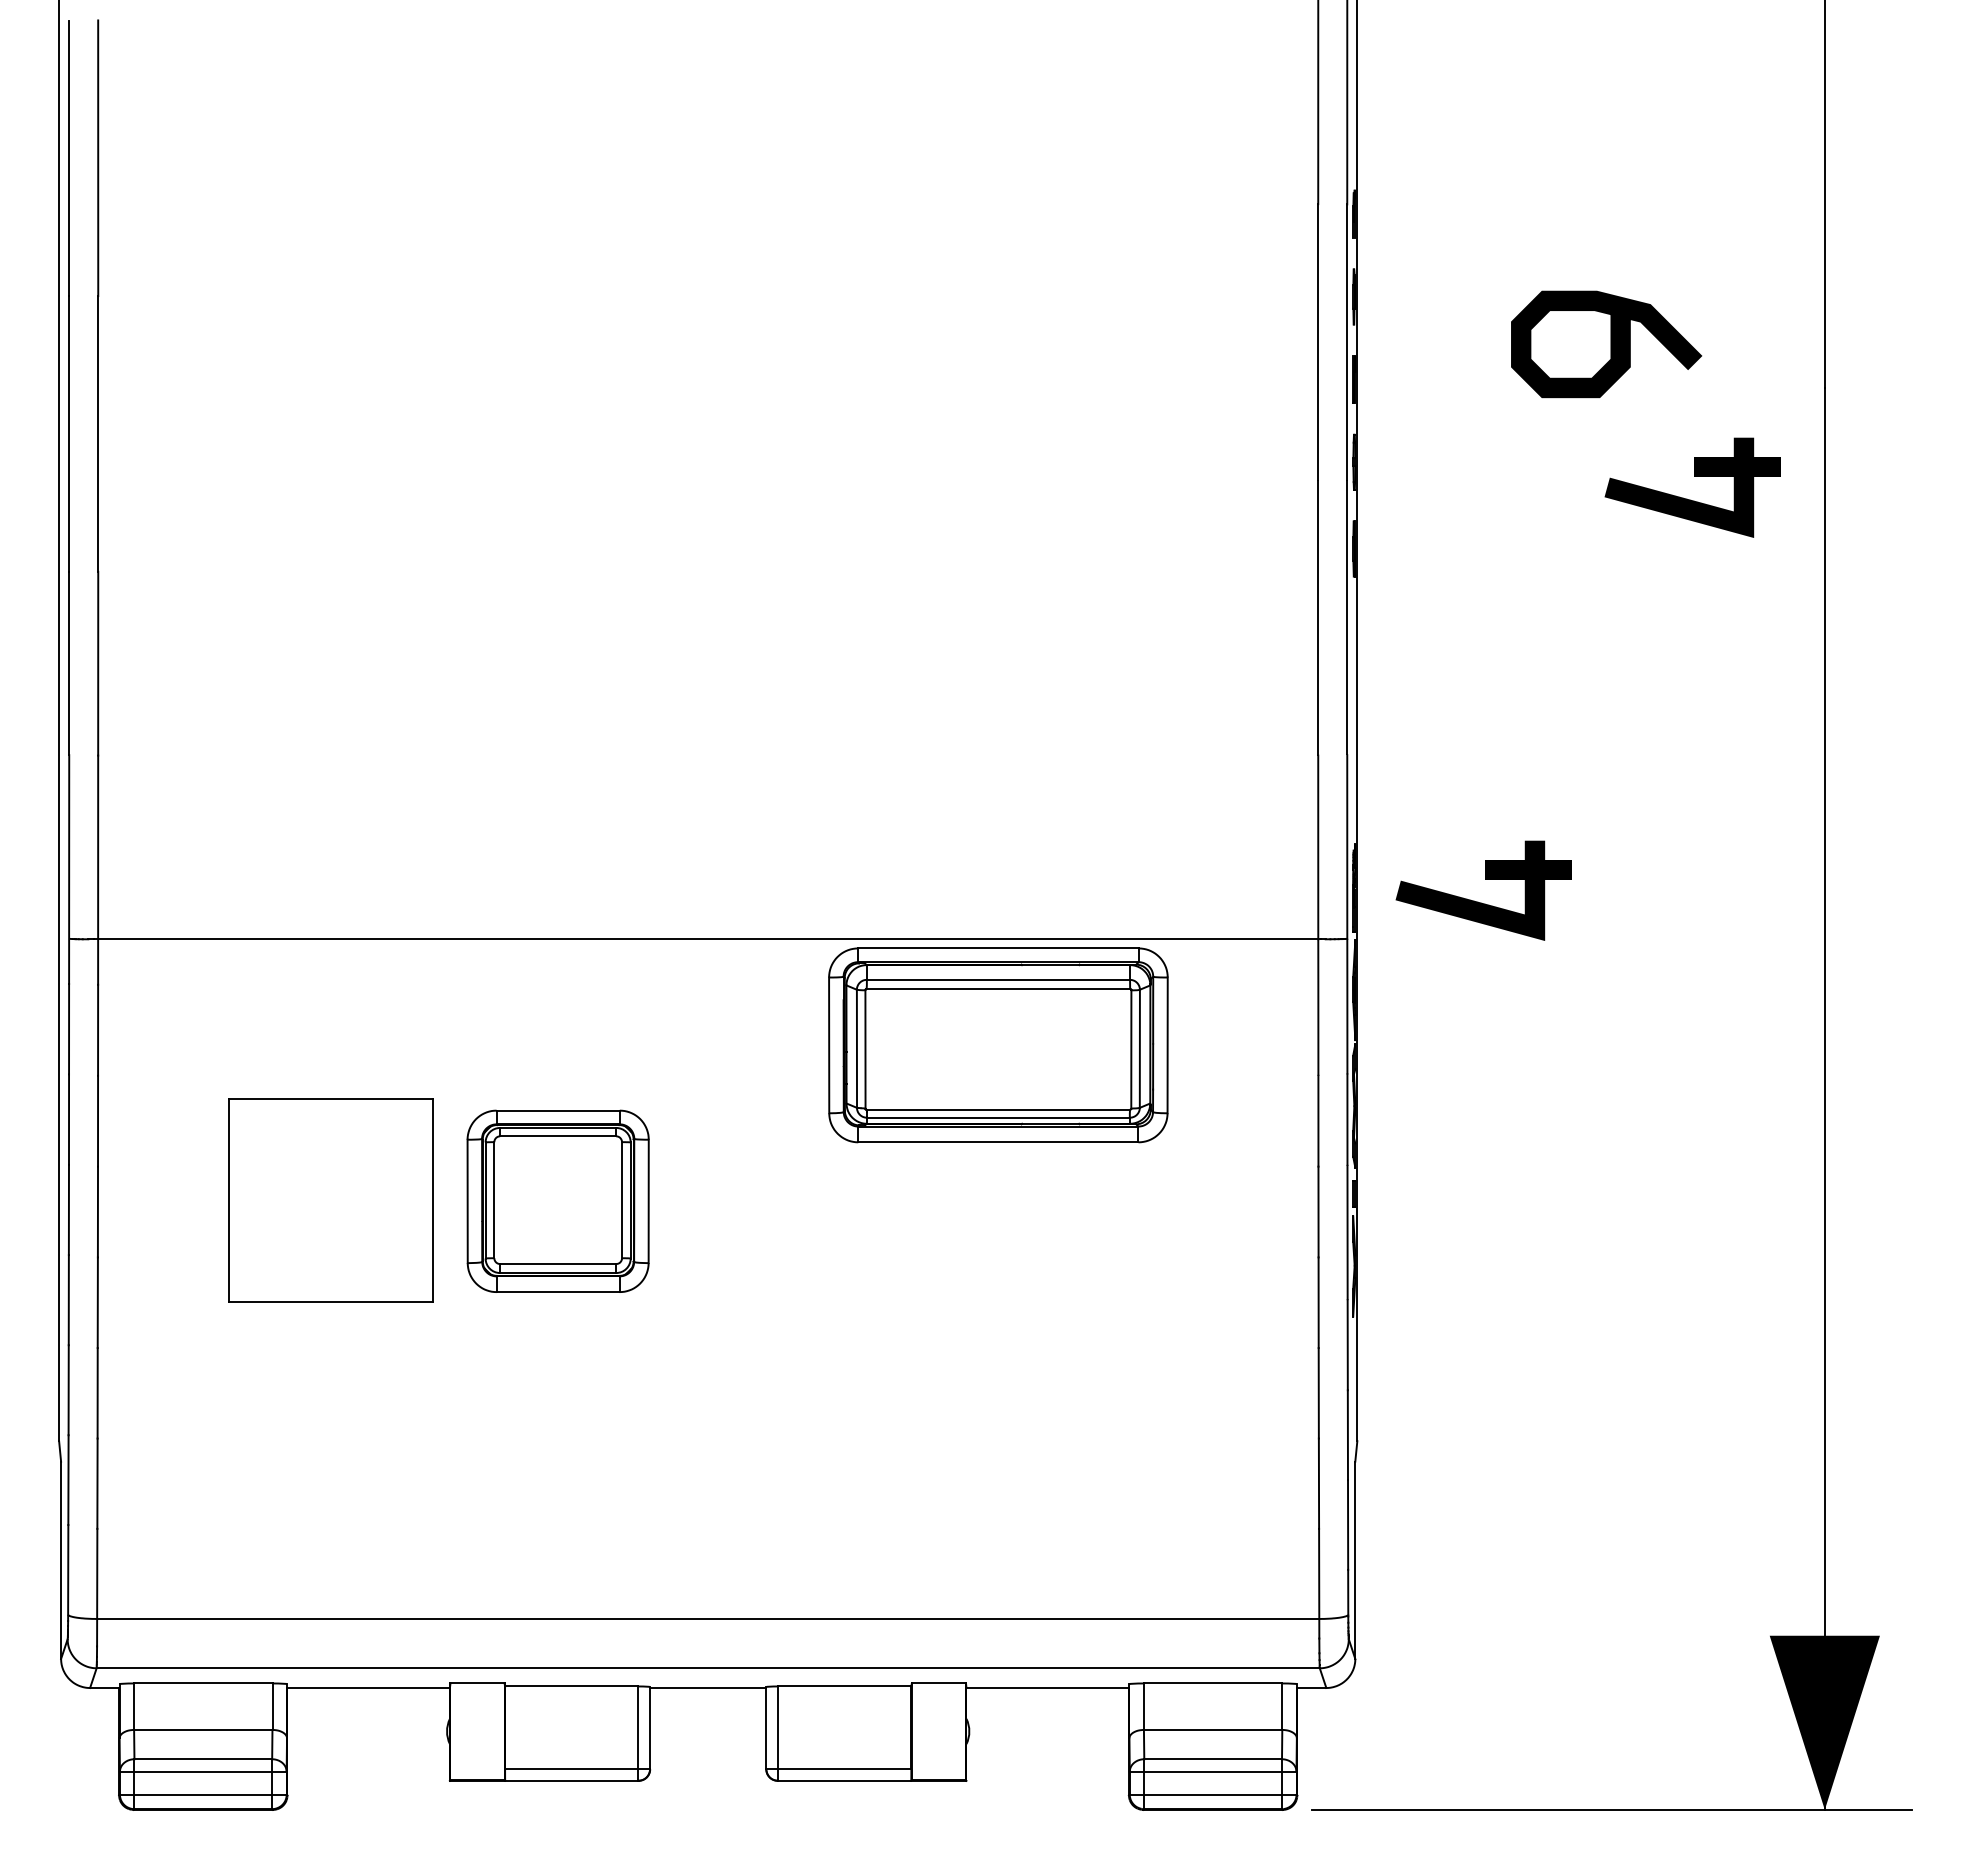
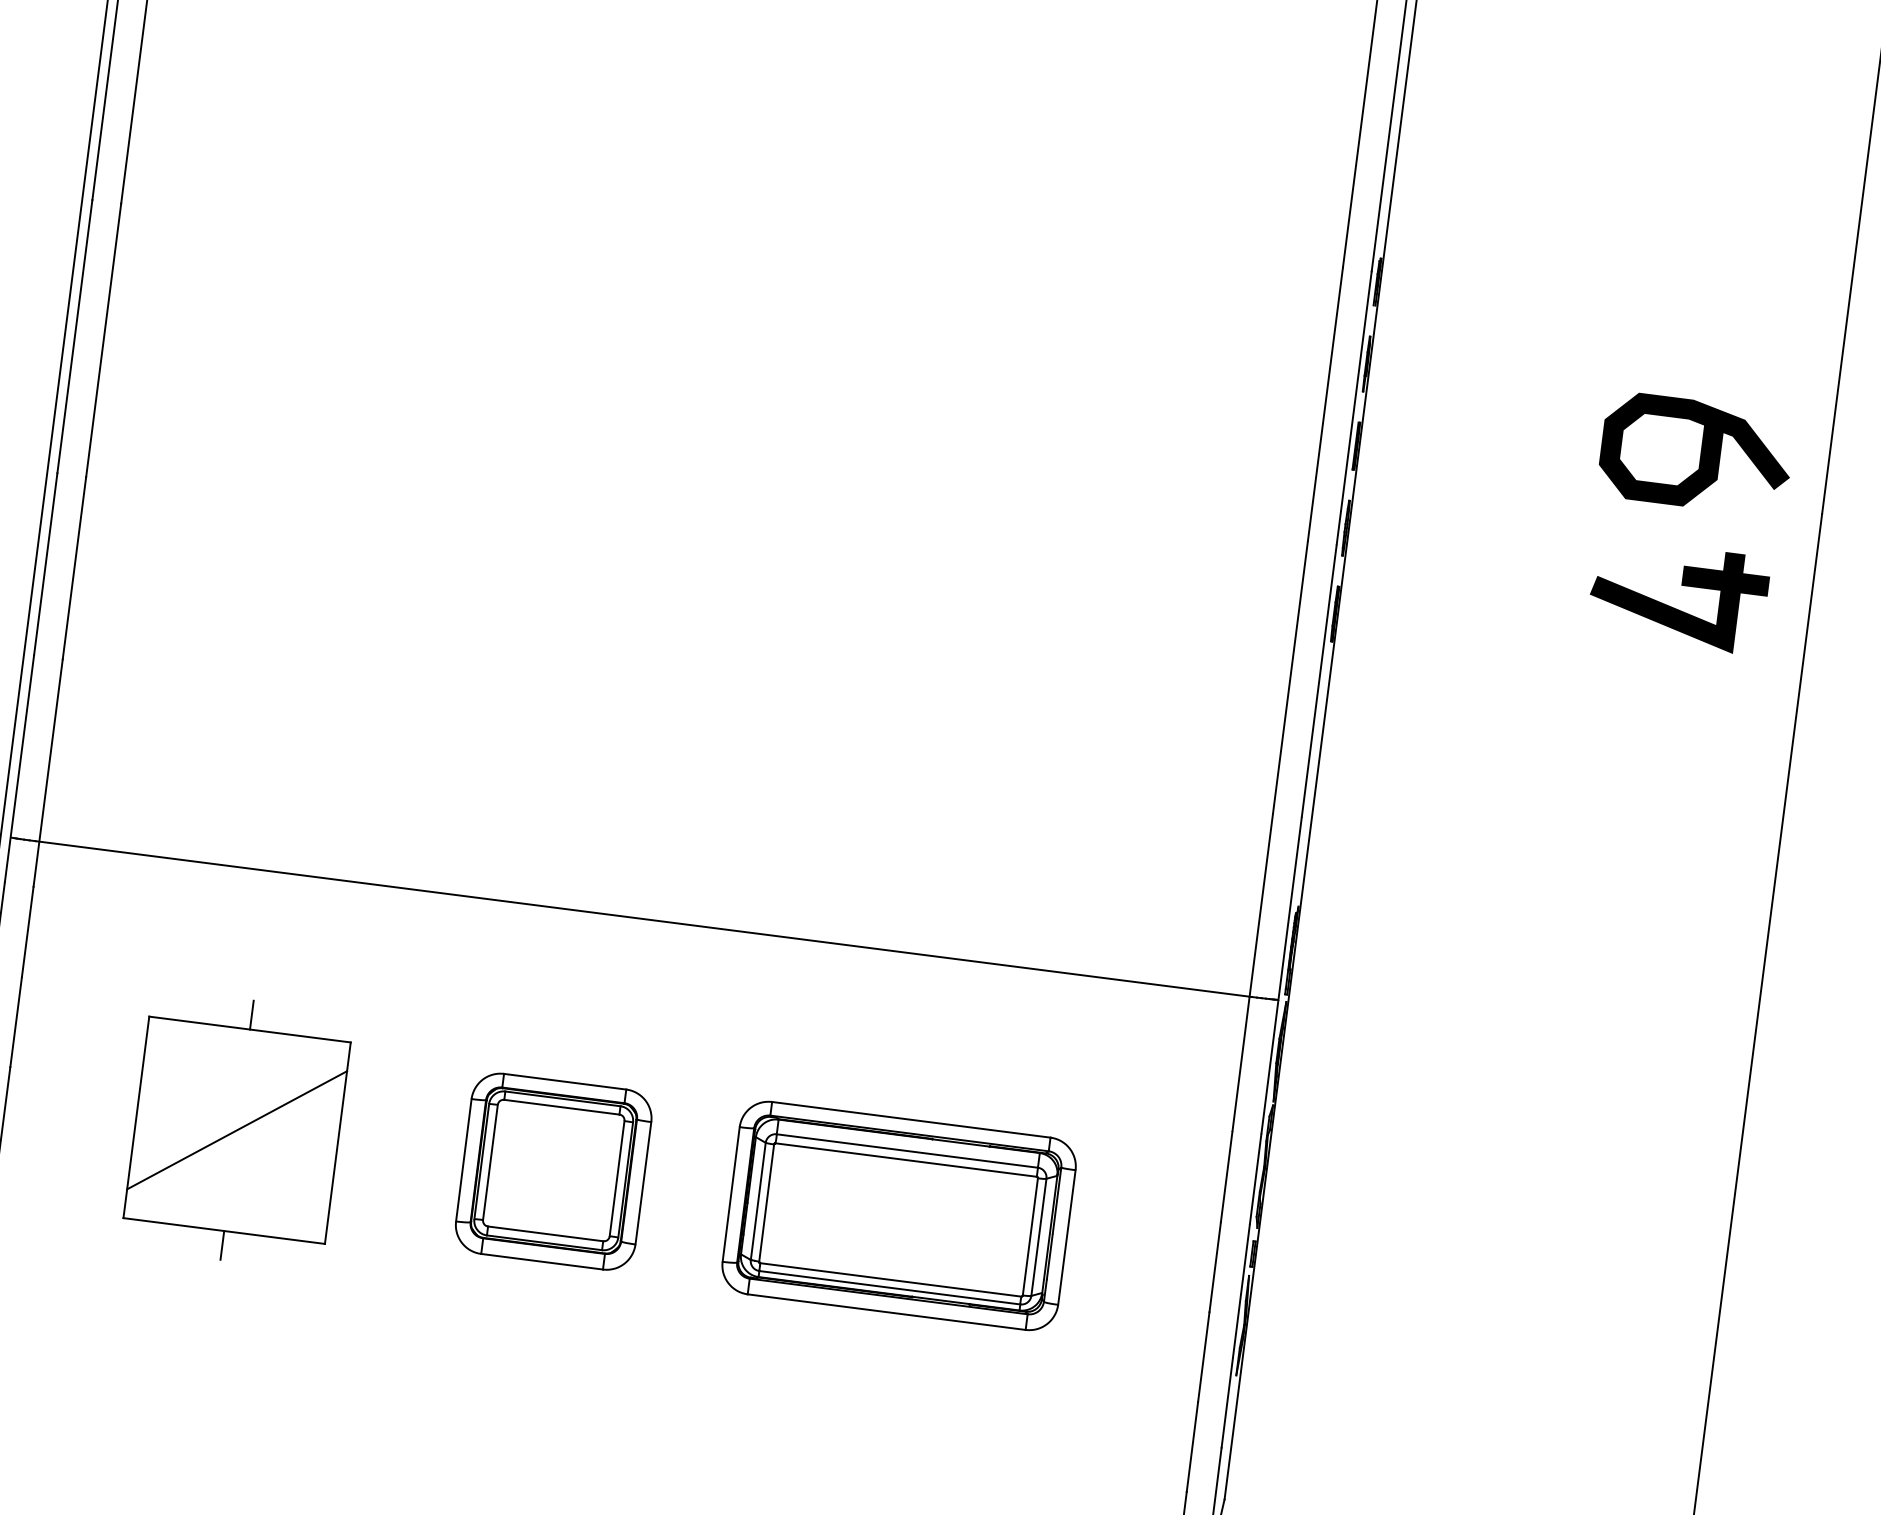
curve: (1610, 344) -> (1700, 454), moved
part: (1485, 879) -> (1423, 958), removed
part: (998, 1045) -> (899, 1216), moved
line: (330, 1083) -> (251, 1014), added
line: (330, 1200) -> (236, 1130), added
part: (557, 1200) -> (553, 1170), moved
line: (330, 1316) -> (221, 1245), added

